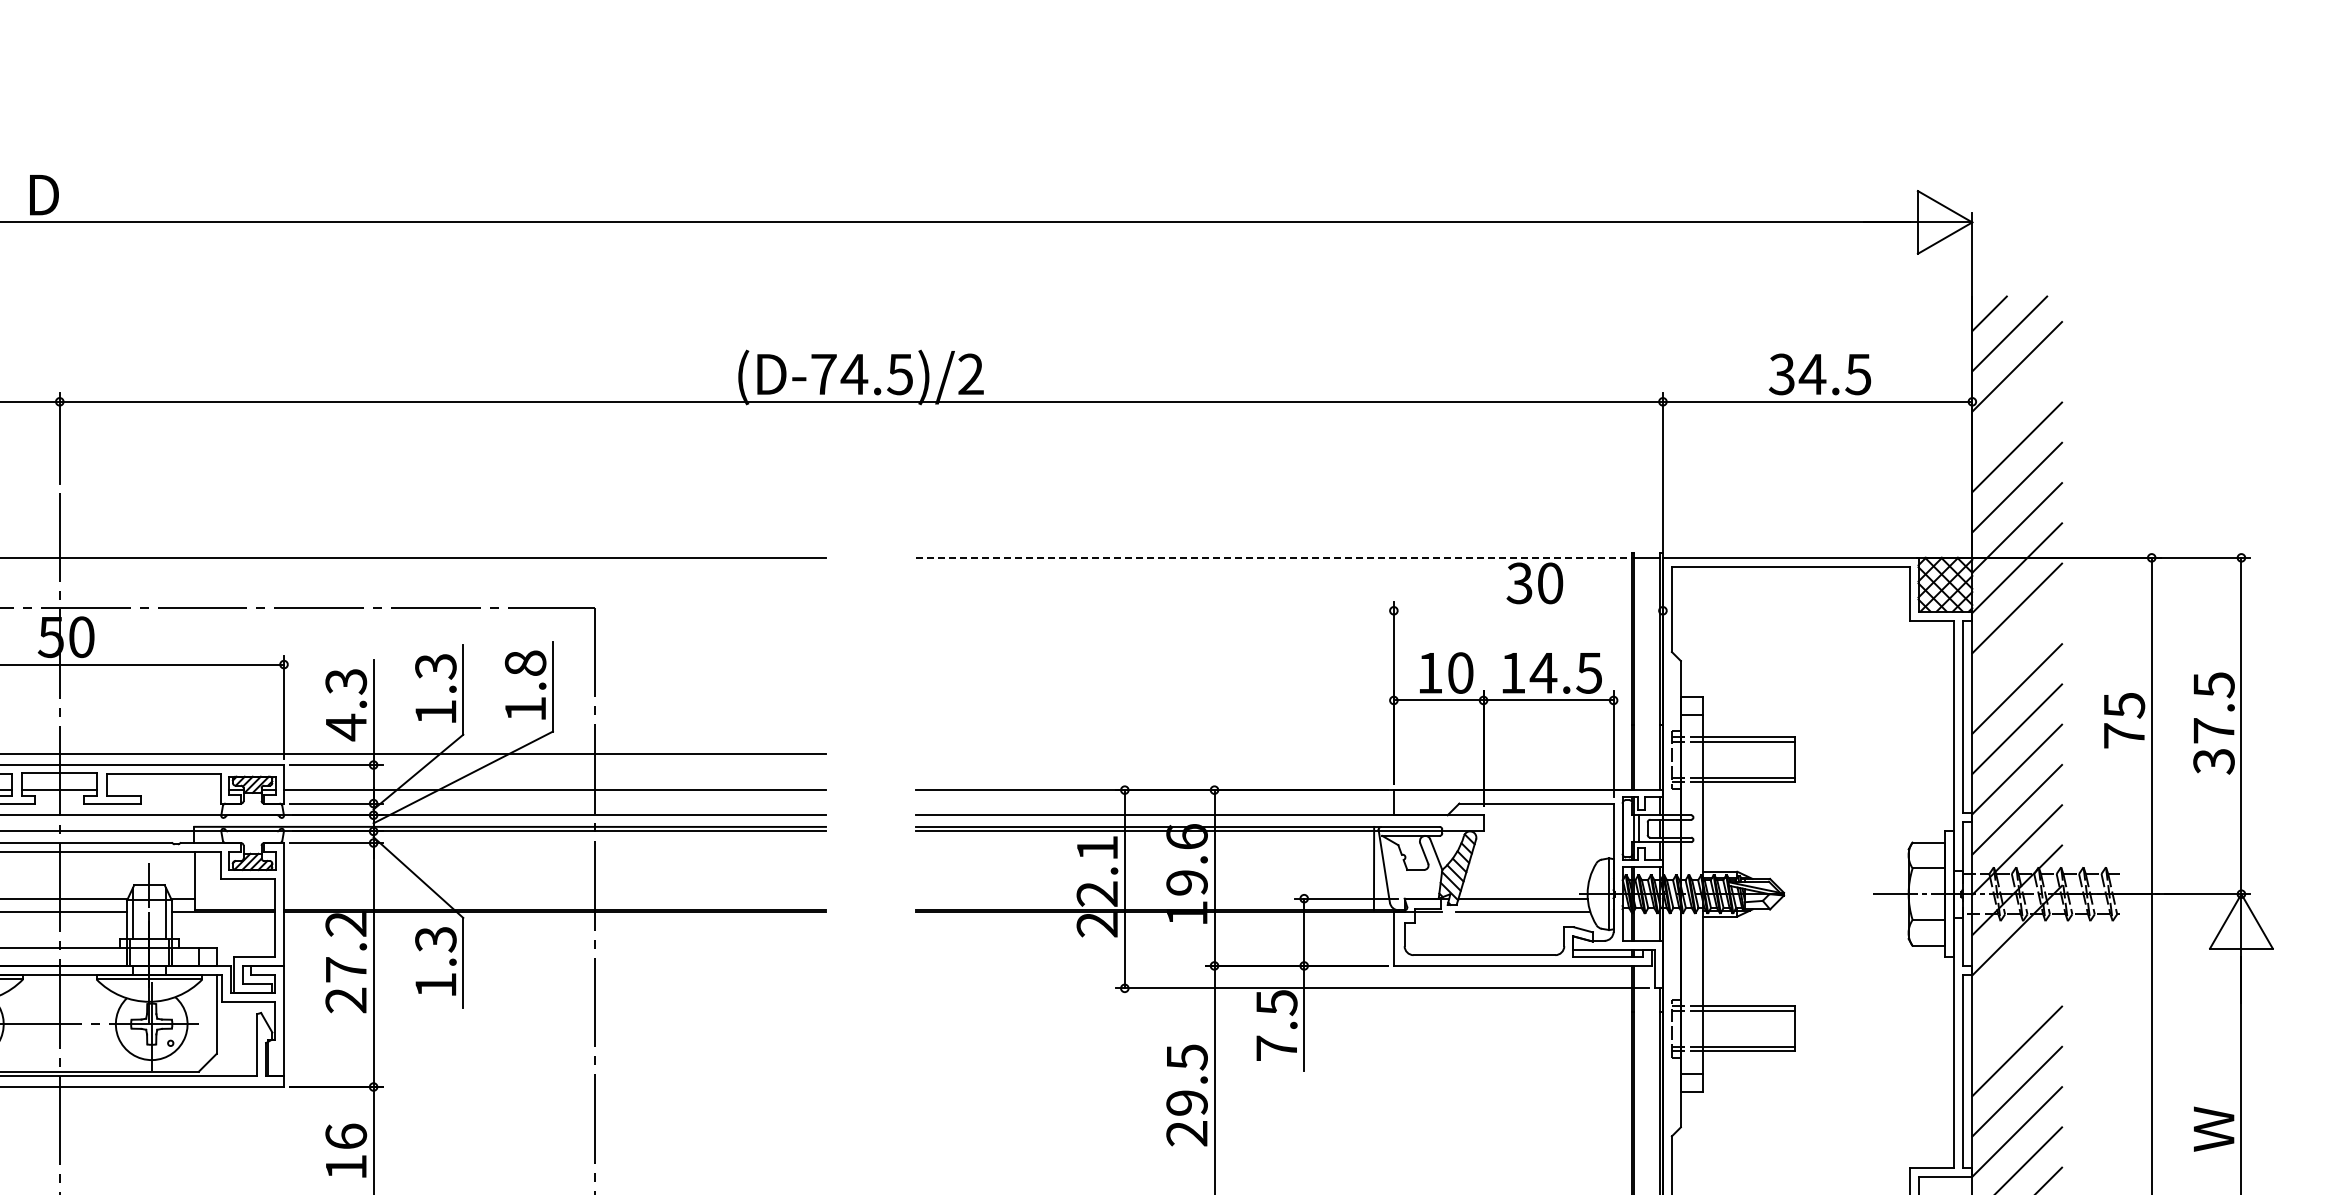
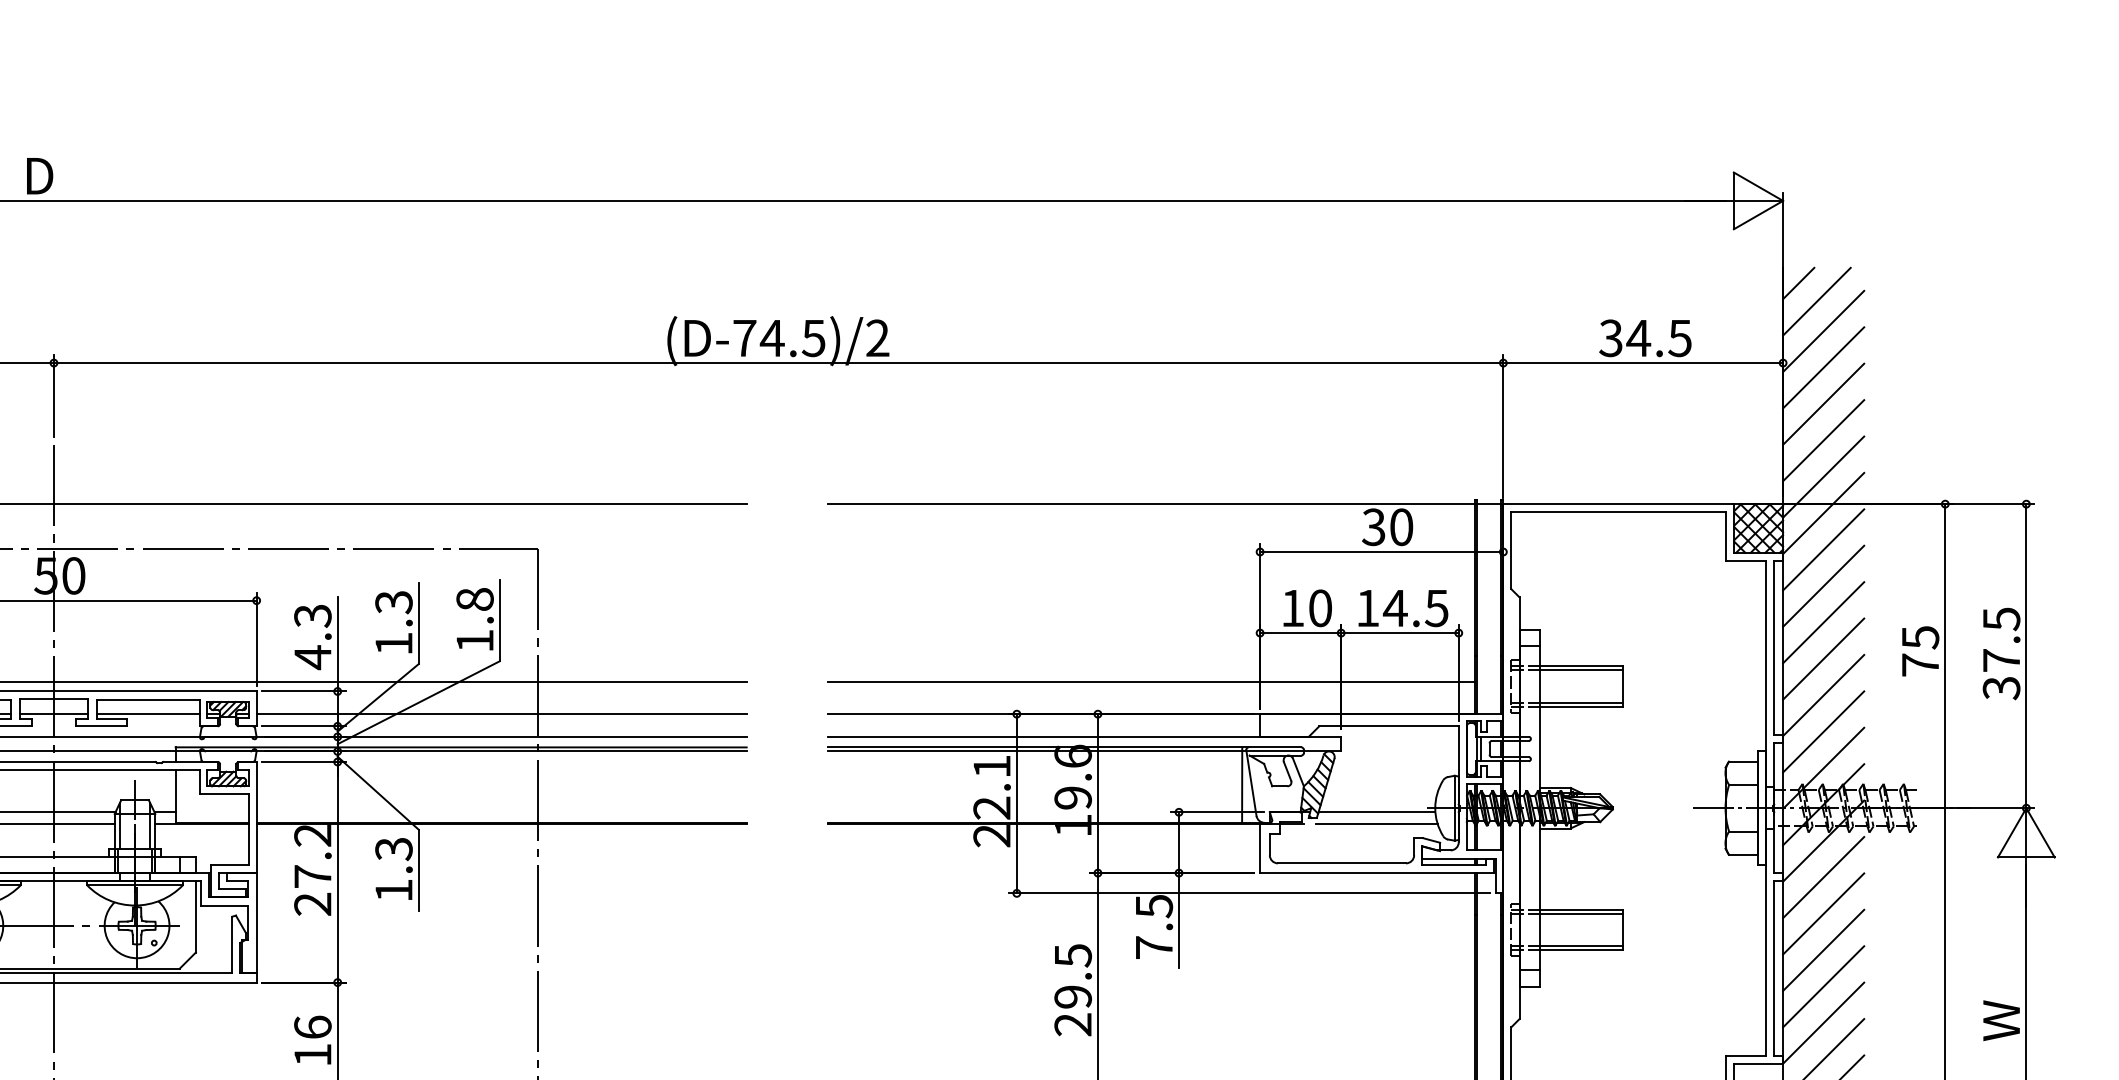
line: (2017, 406) -> (1823, 367), added
line: (1273, 557) -> (1151, 503), dashed -> solid
line: (1527, 610) -> (1380, 551), added
line: (2017, 648) -> (1823, 586), added
line: (1273, 754) -> (1151, 681), added
line: (164, 790) -> (148, 714), added
line: (2017, 970) -> (1823, 877), added
line: (2017, 1010) -> (1823, 913), added

